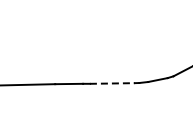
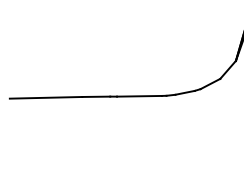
line: (112, 83) -> (139, 96), dashed -> solid

